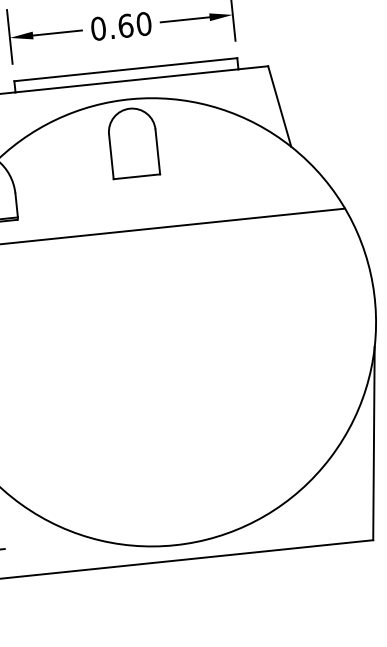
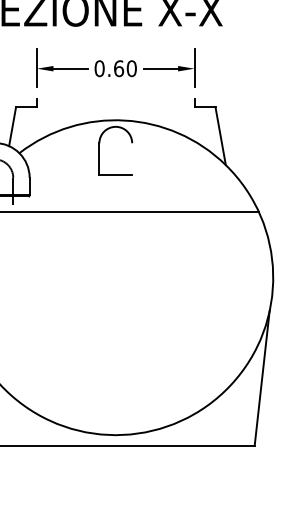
line: (125, 70) -> (115, 99), removed
line: (126, 81) -> (115, 107), removed
line: (158, 151) -> (132, 158), removed

